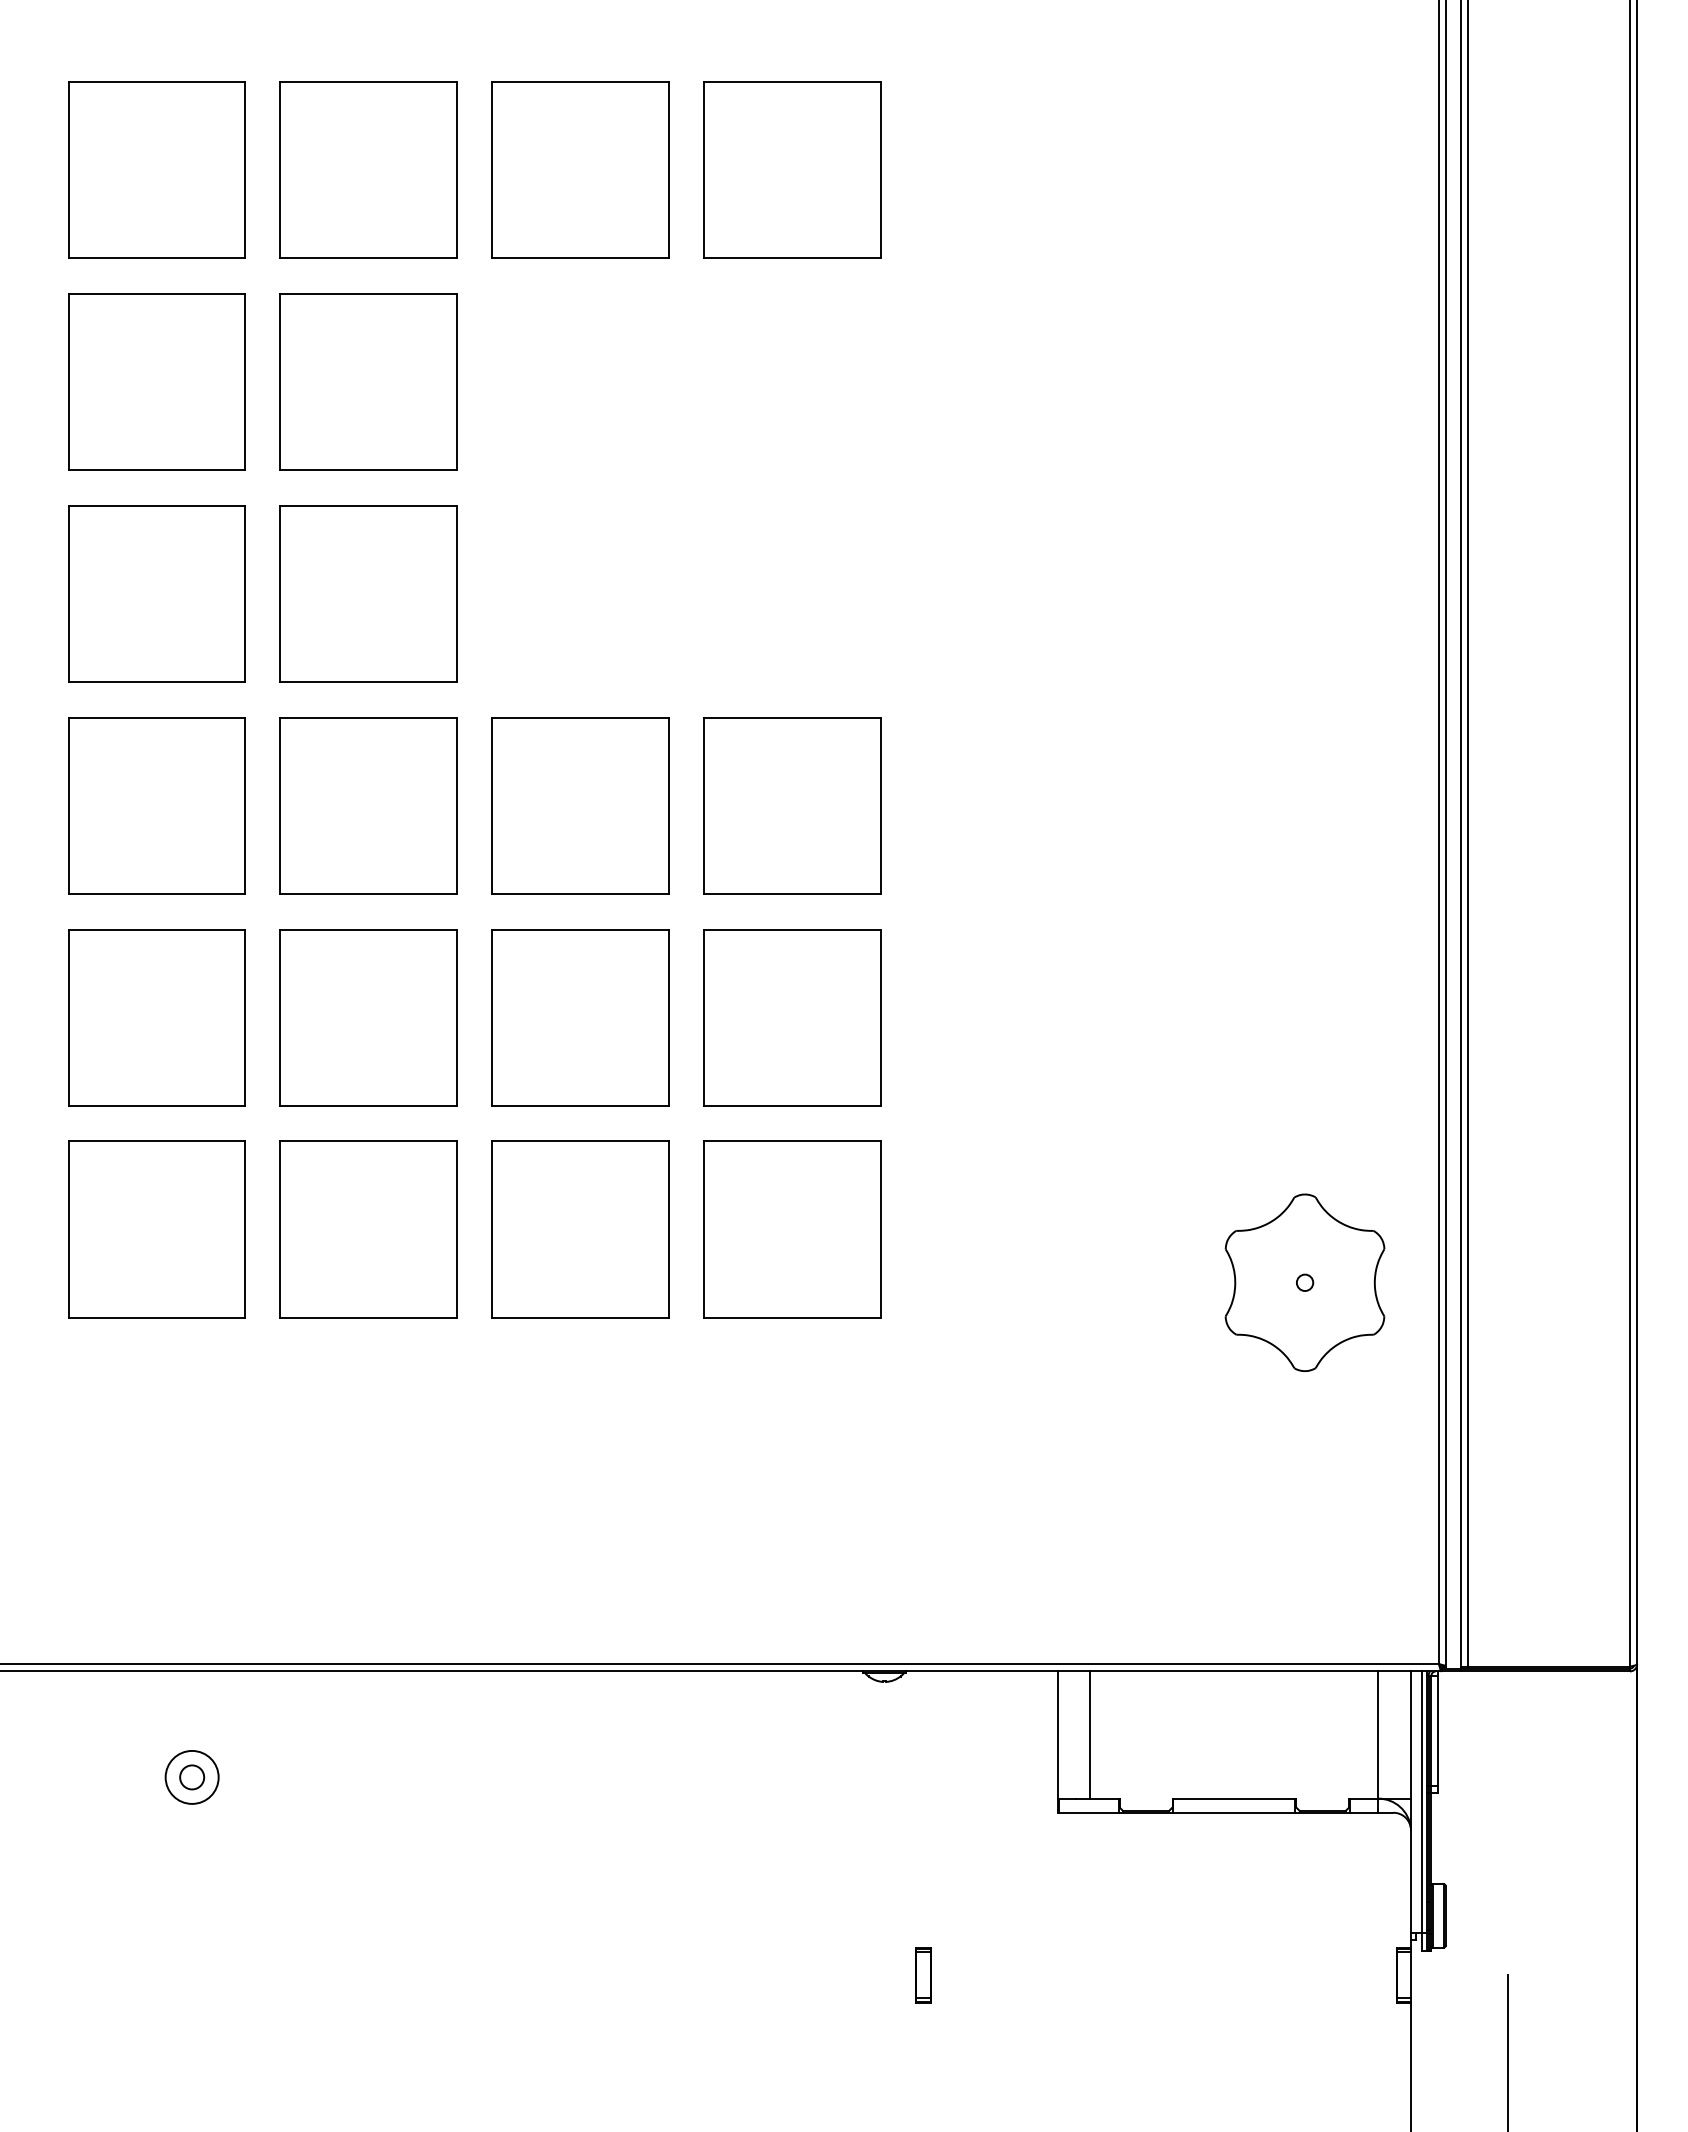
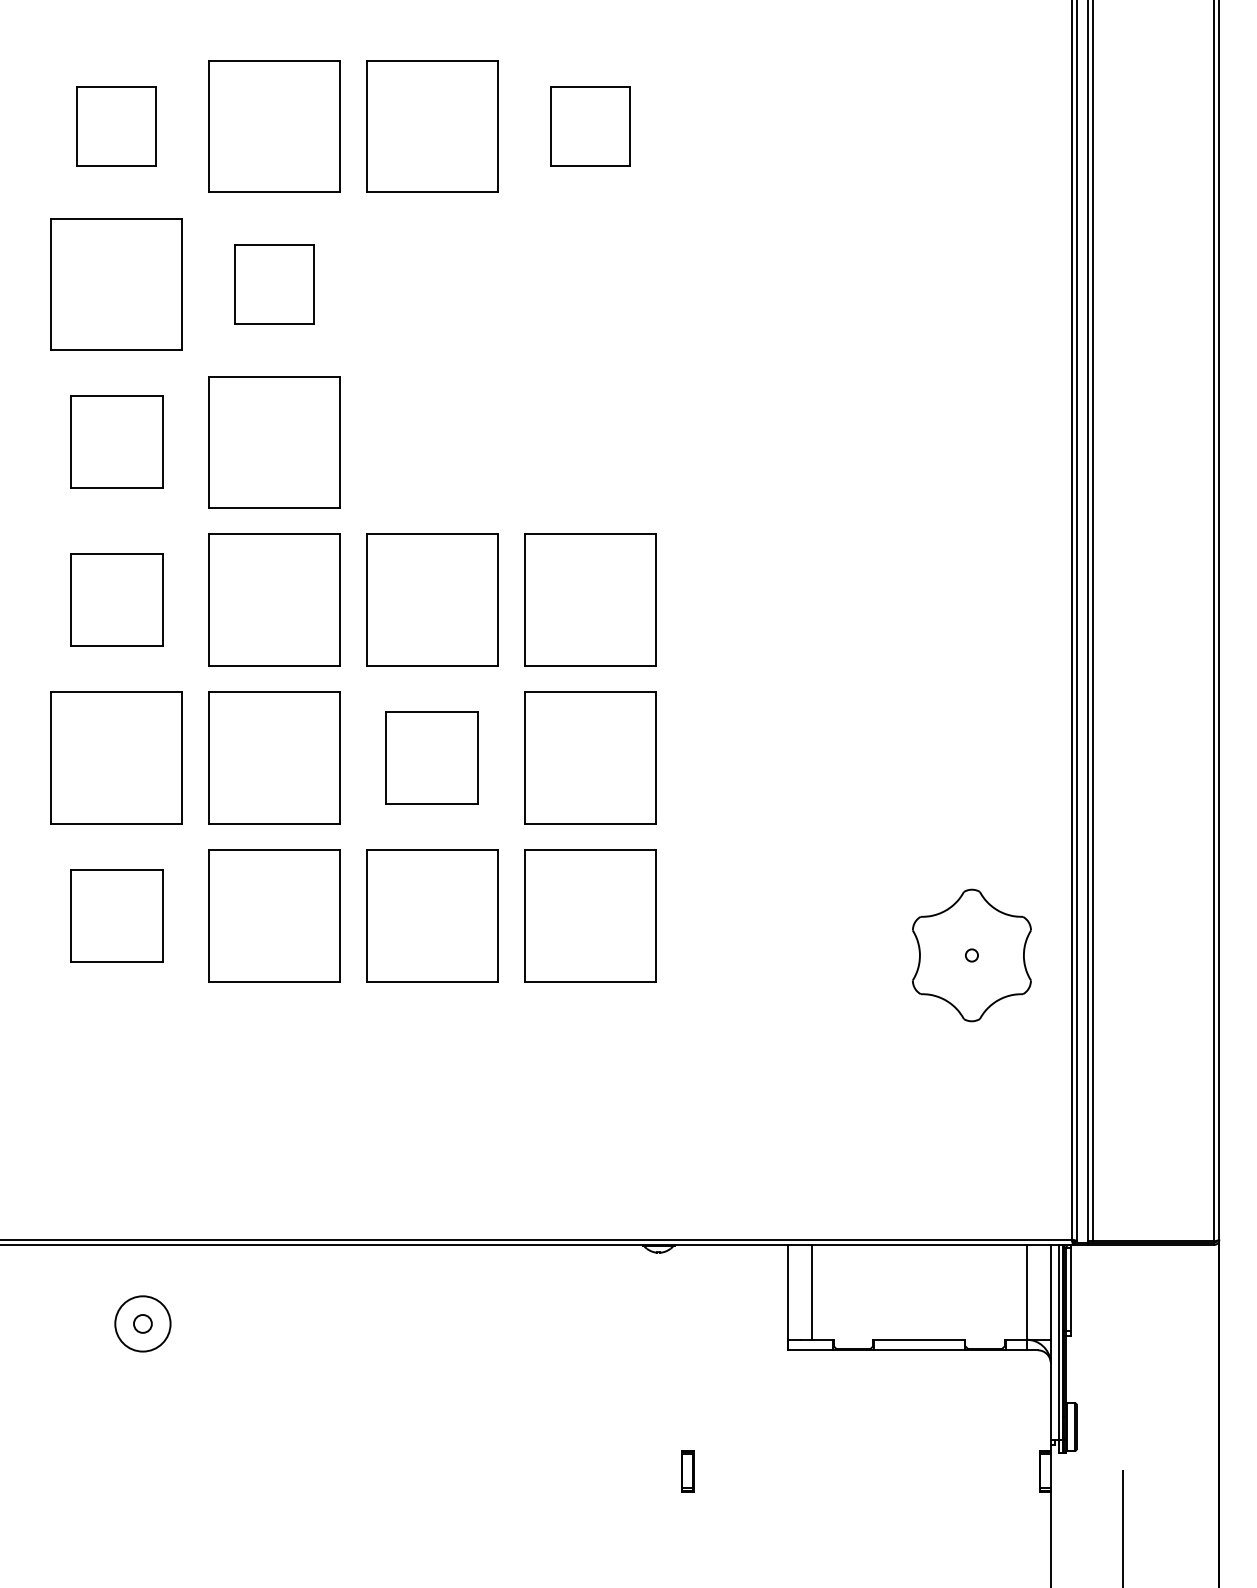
part: (156, 169) -> (116, 126), size x0.6
part: (792, 169) -> (590, 126), size x0.6
part: (368, 381) -> (274, 284), size x0.6
part: (156, 593) -> (116, 442), size x0.7
part: (156, 805) -> (116, 599), size x0.7
part: (580, 1017) -> (432, 757), size x0.7
part: (156, 1229) -> (116, 915), size x0.7
circle: (191, 1776) -> (142, 1323), size x1.4

